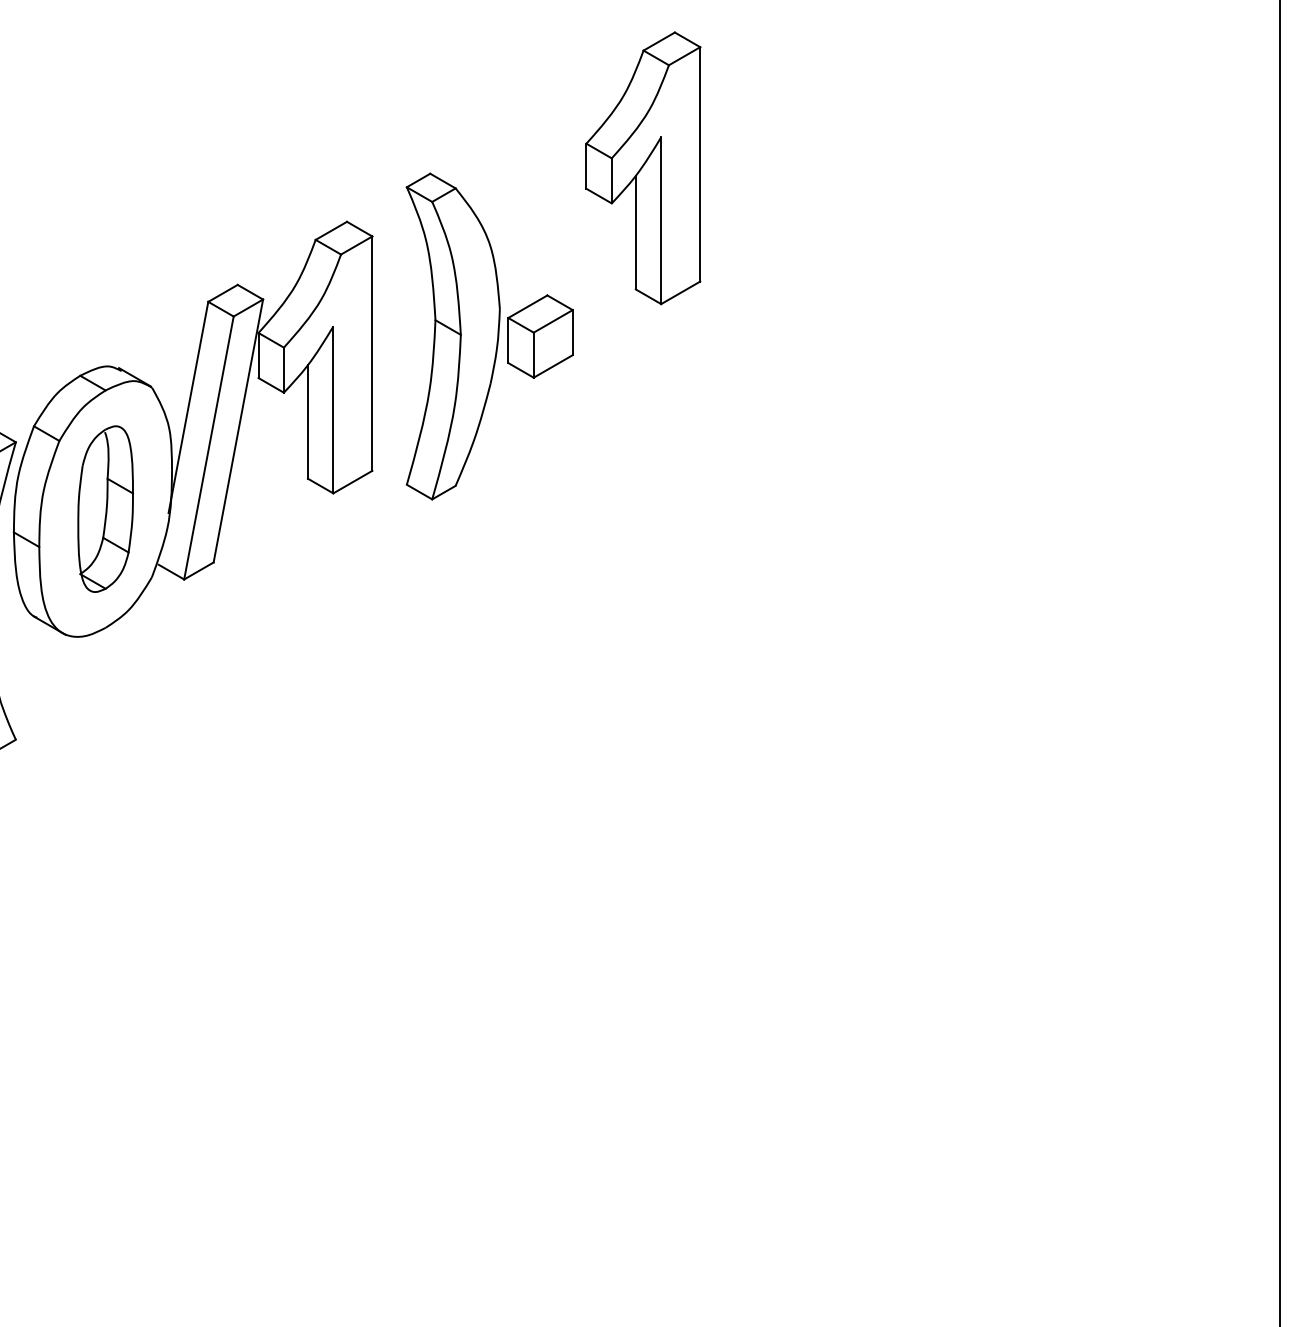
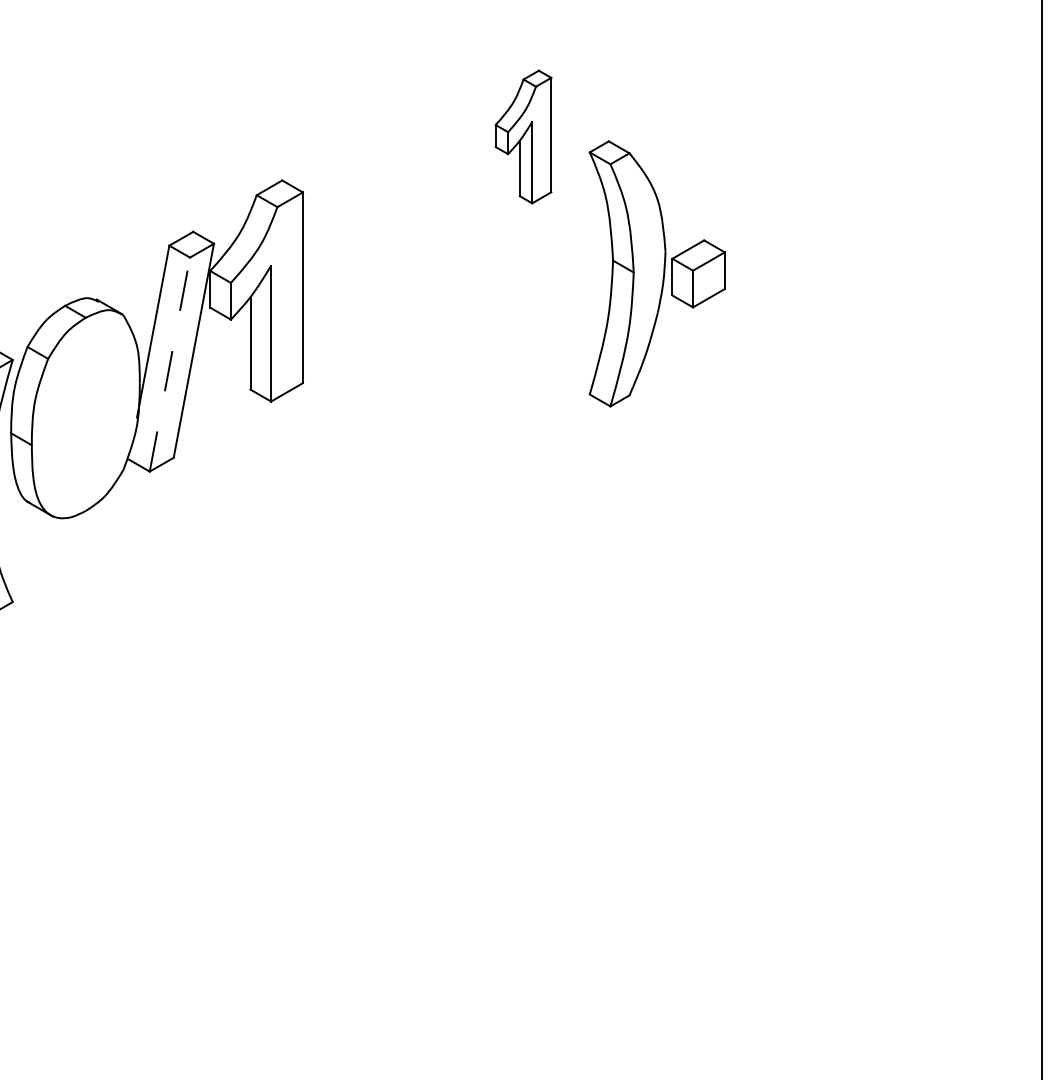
part: (643, 168) -> (523, 137), size x0.6
part: (489, 336) -> (657, 273), moved
line: (208, 448) -> (169, 365), solid -> dashed
part: (105, 508) -> (85, 413), removed

